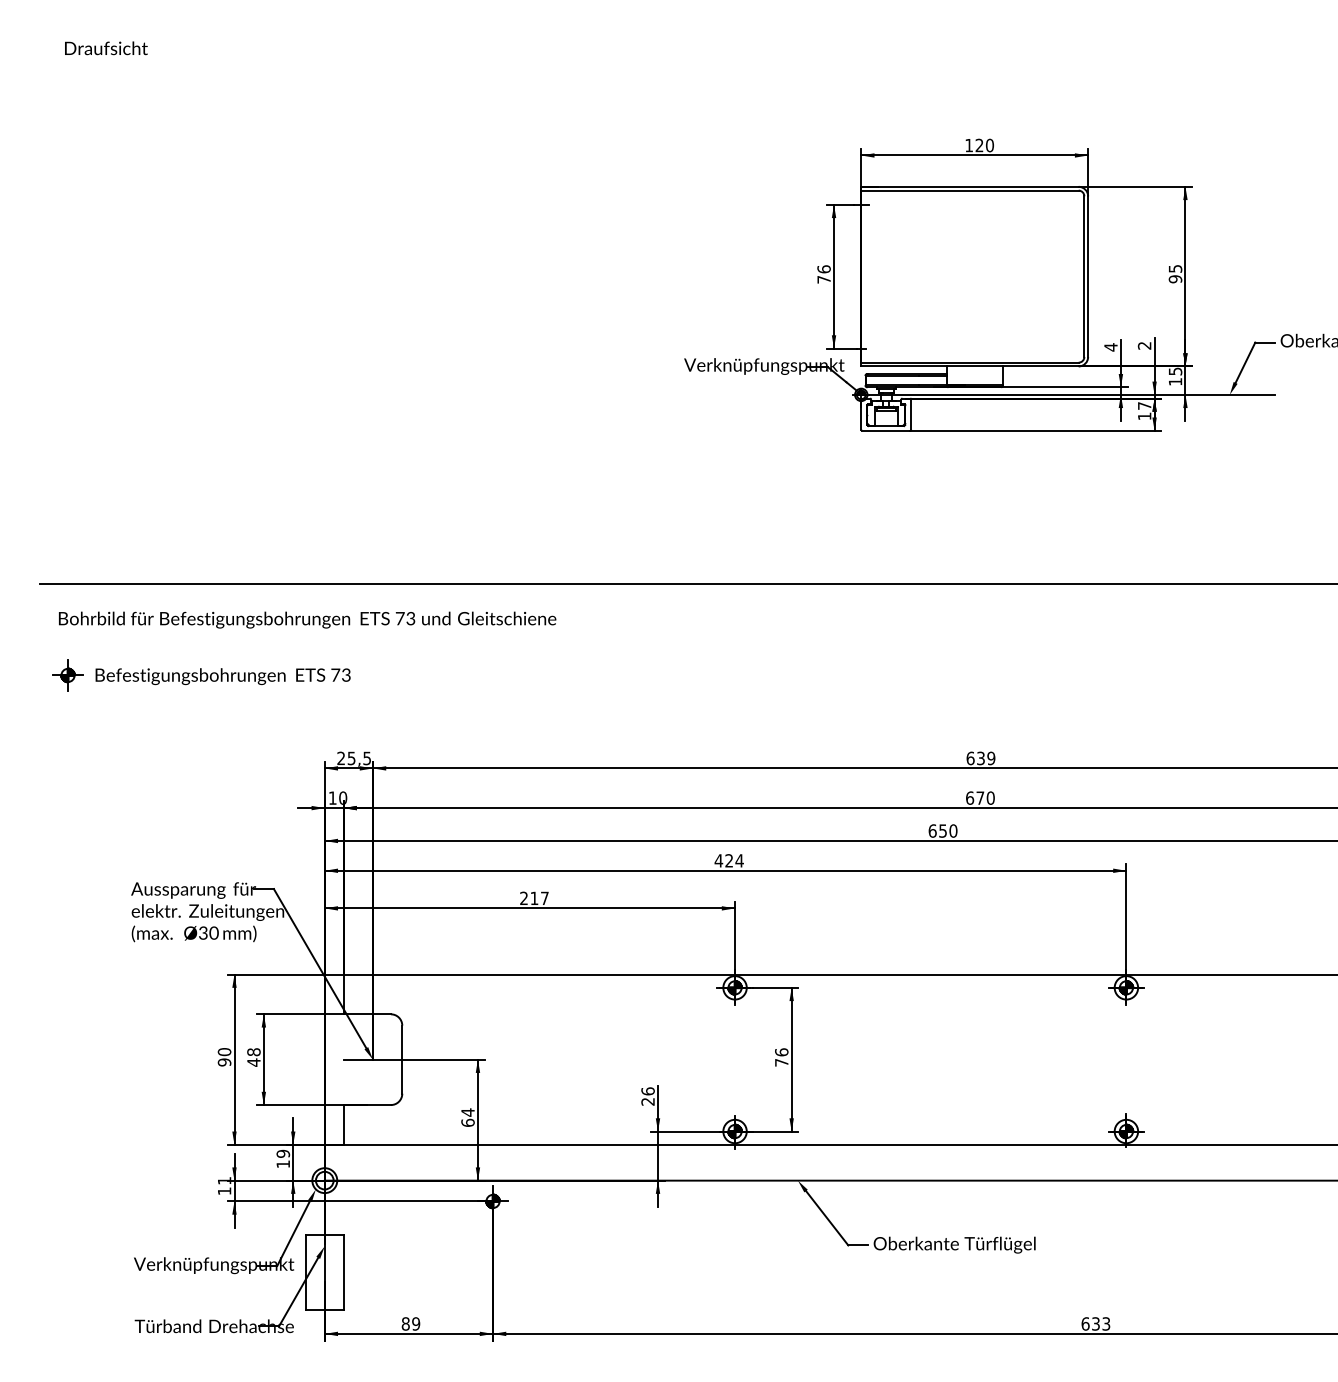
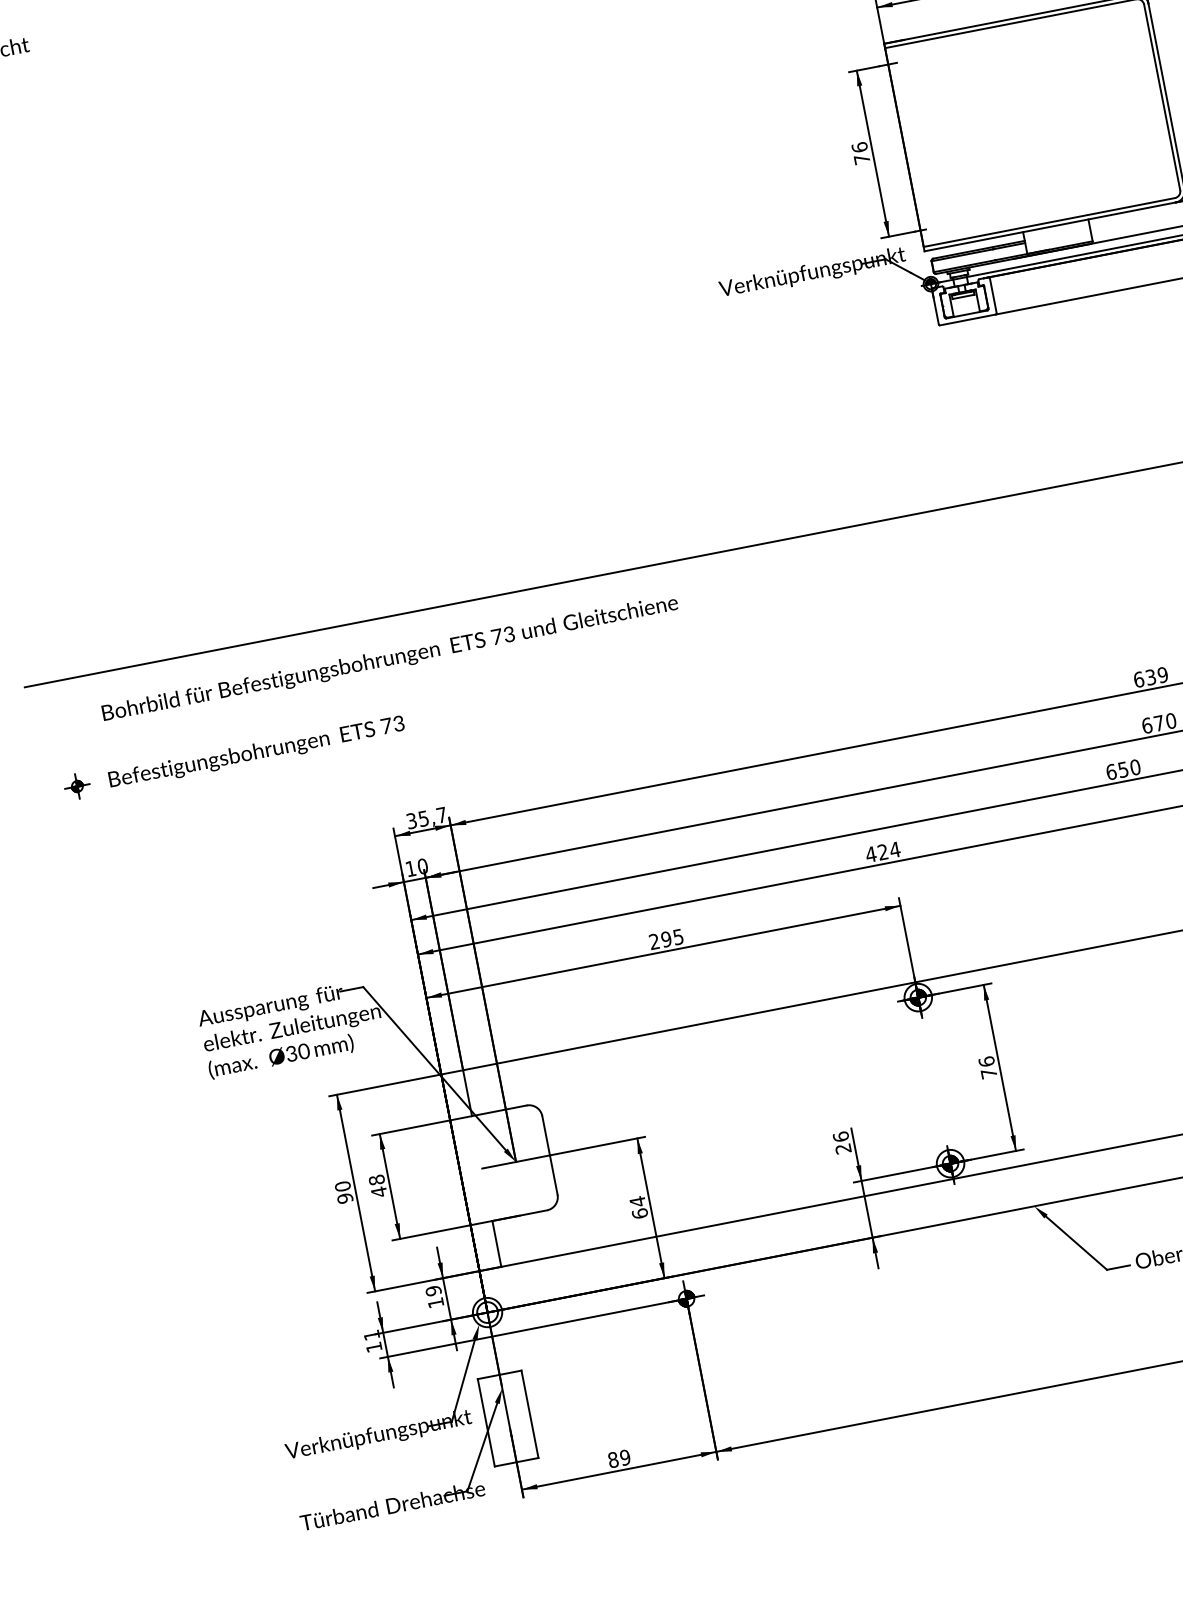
text: (307, 619) -> (390, 658), moved
part: (67, 675) -> (76, 786), size x0.7
text: (353, 758) -> (425, 818), 25,5 -> 35,7
text: (539, 898) -> (672, 938), 217 -> 295

